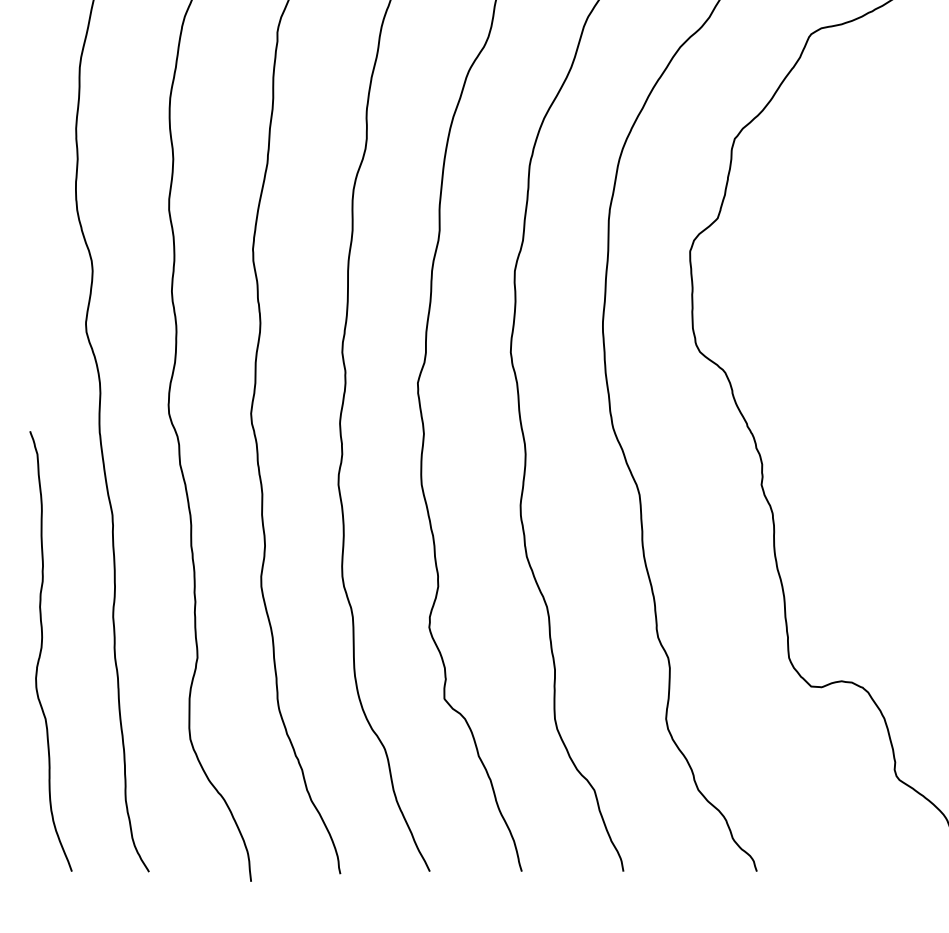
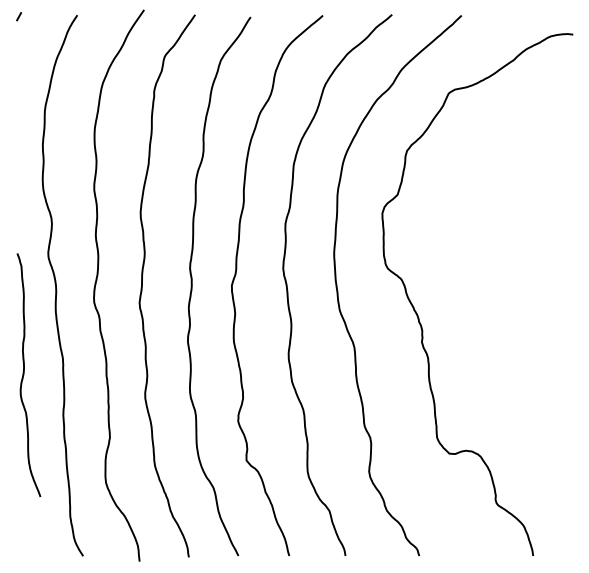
curve: (42, 651) -> (24, 375), moved

